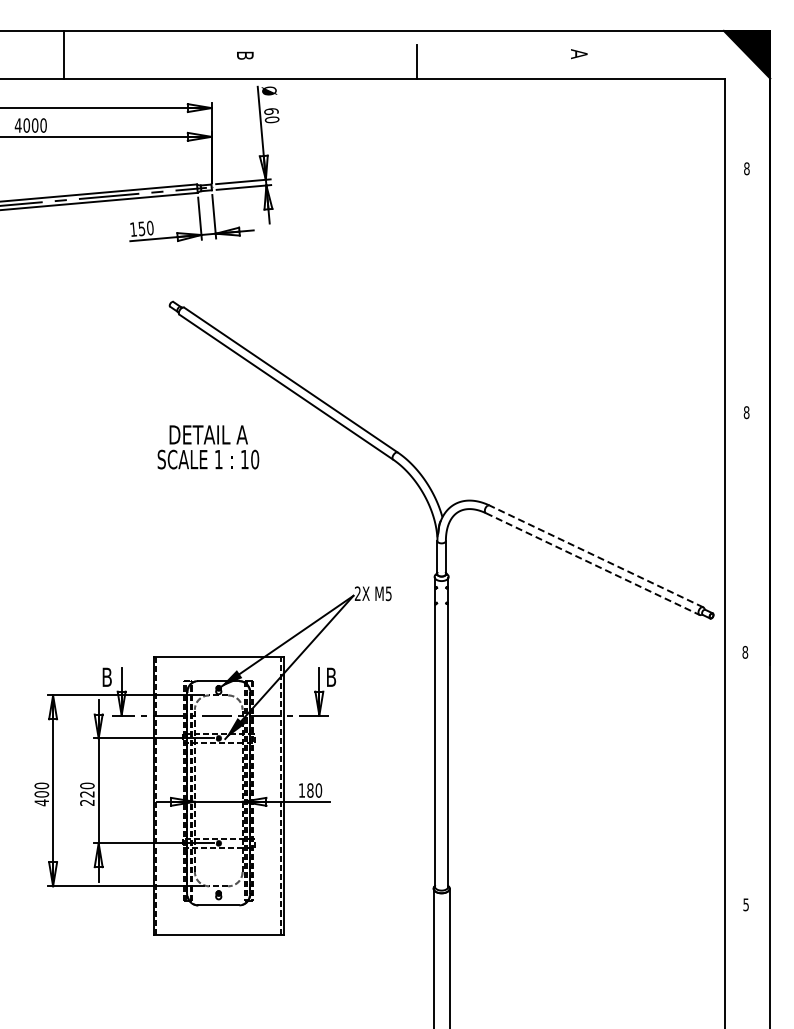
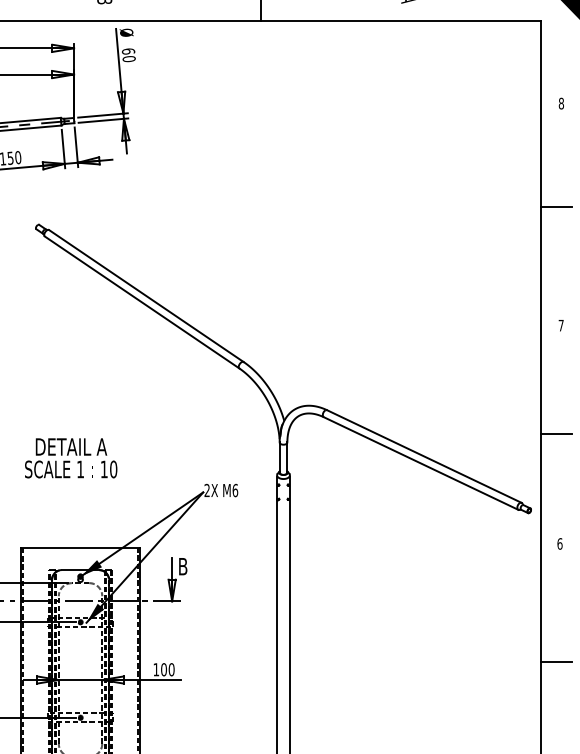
line: (741, 282) -> (556, 207), added
text: (746, 412) -> (561, 325), 8 -> 7
text: (208, 447) -> (71, 458), moved
line: (741, 532) -> (556, 434), added
line: (596, 556) -> (424, 456), dashed -> solid
line: (593, 564) -> (421, 463), dashed -> solid
text: (388, 593) -> (235, 490), M5 -> M6
text: (745, 652) -> (560, 544), 8 -> 6
line: (741, 782) -> (556, 662), added
text: (310, 790) -> (164, 669), 180 -> 100

